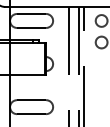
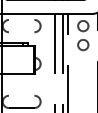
line: (31, 13) -> (21, 19), removed
line: (31, 28) -> (21, 32), removed
line: (31, 99) -> (21, 95), removed

